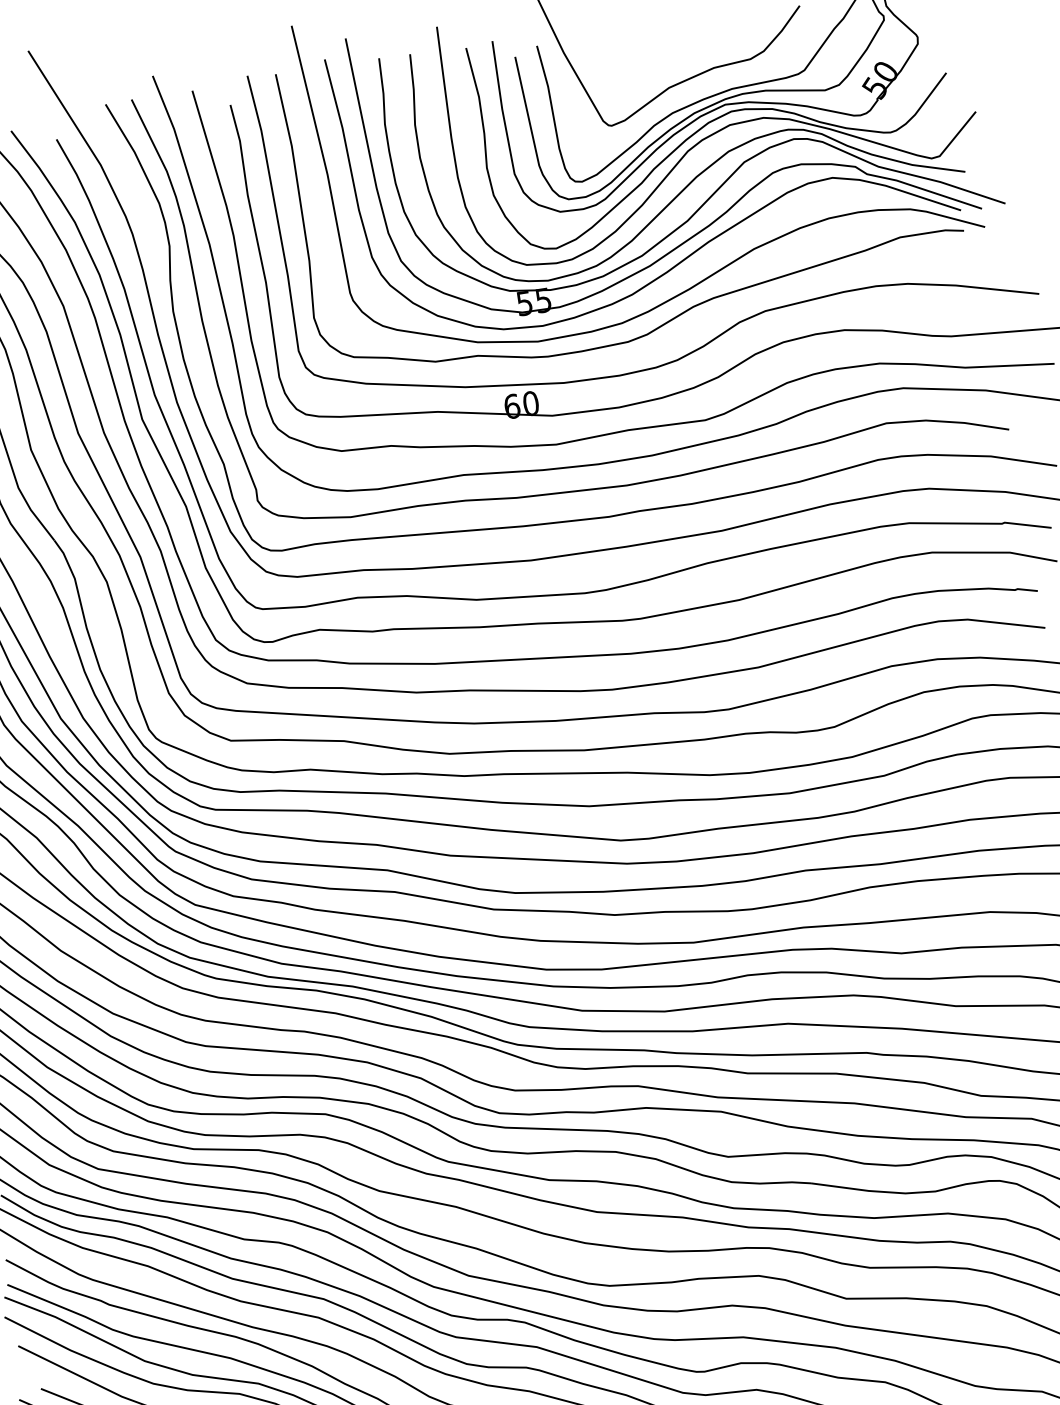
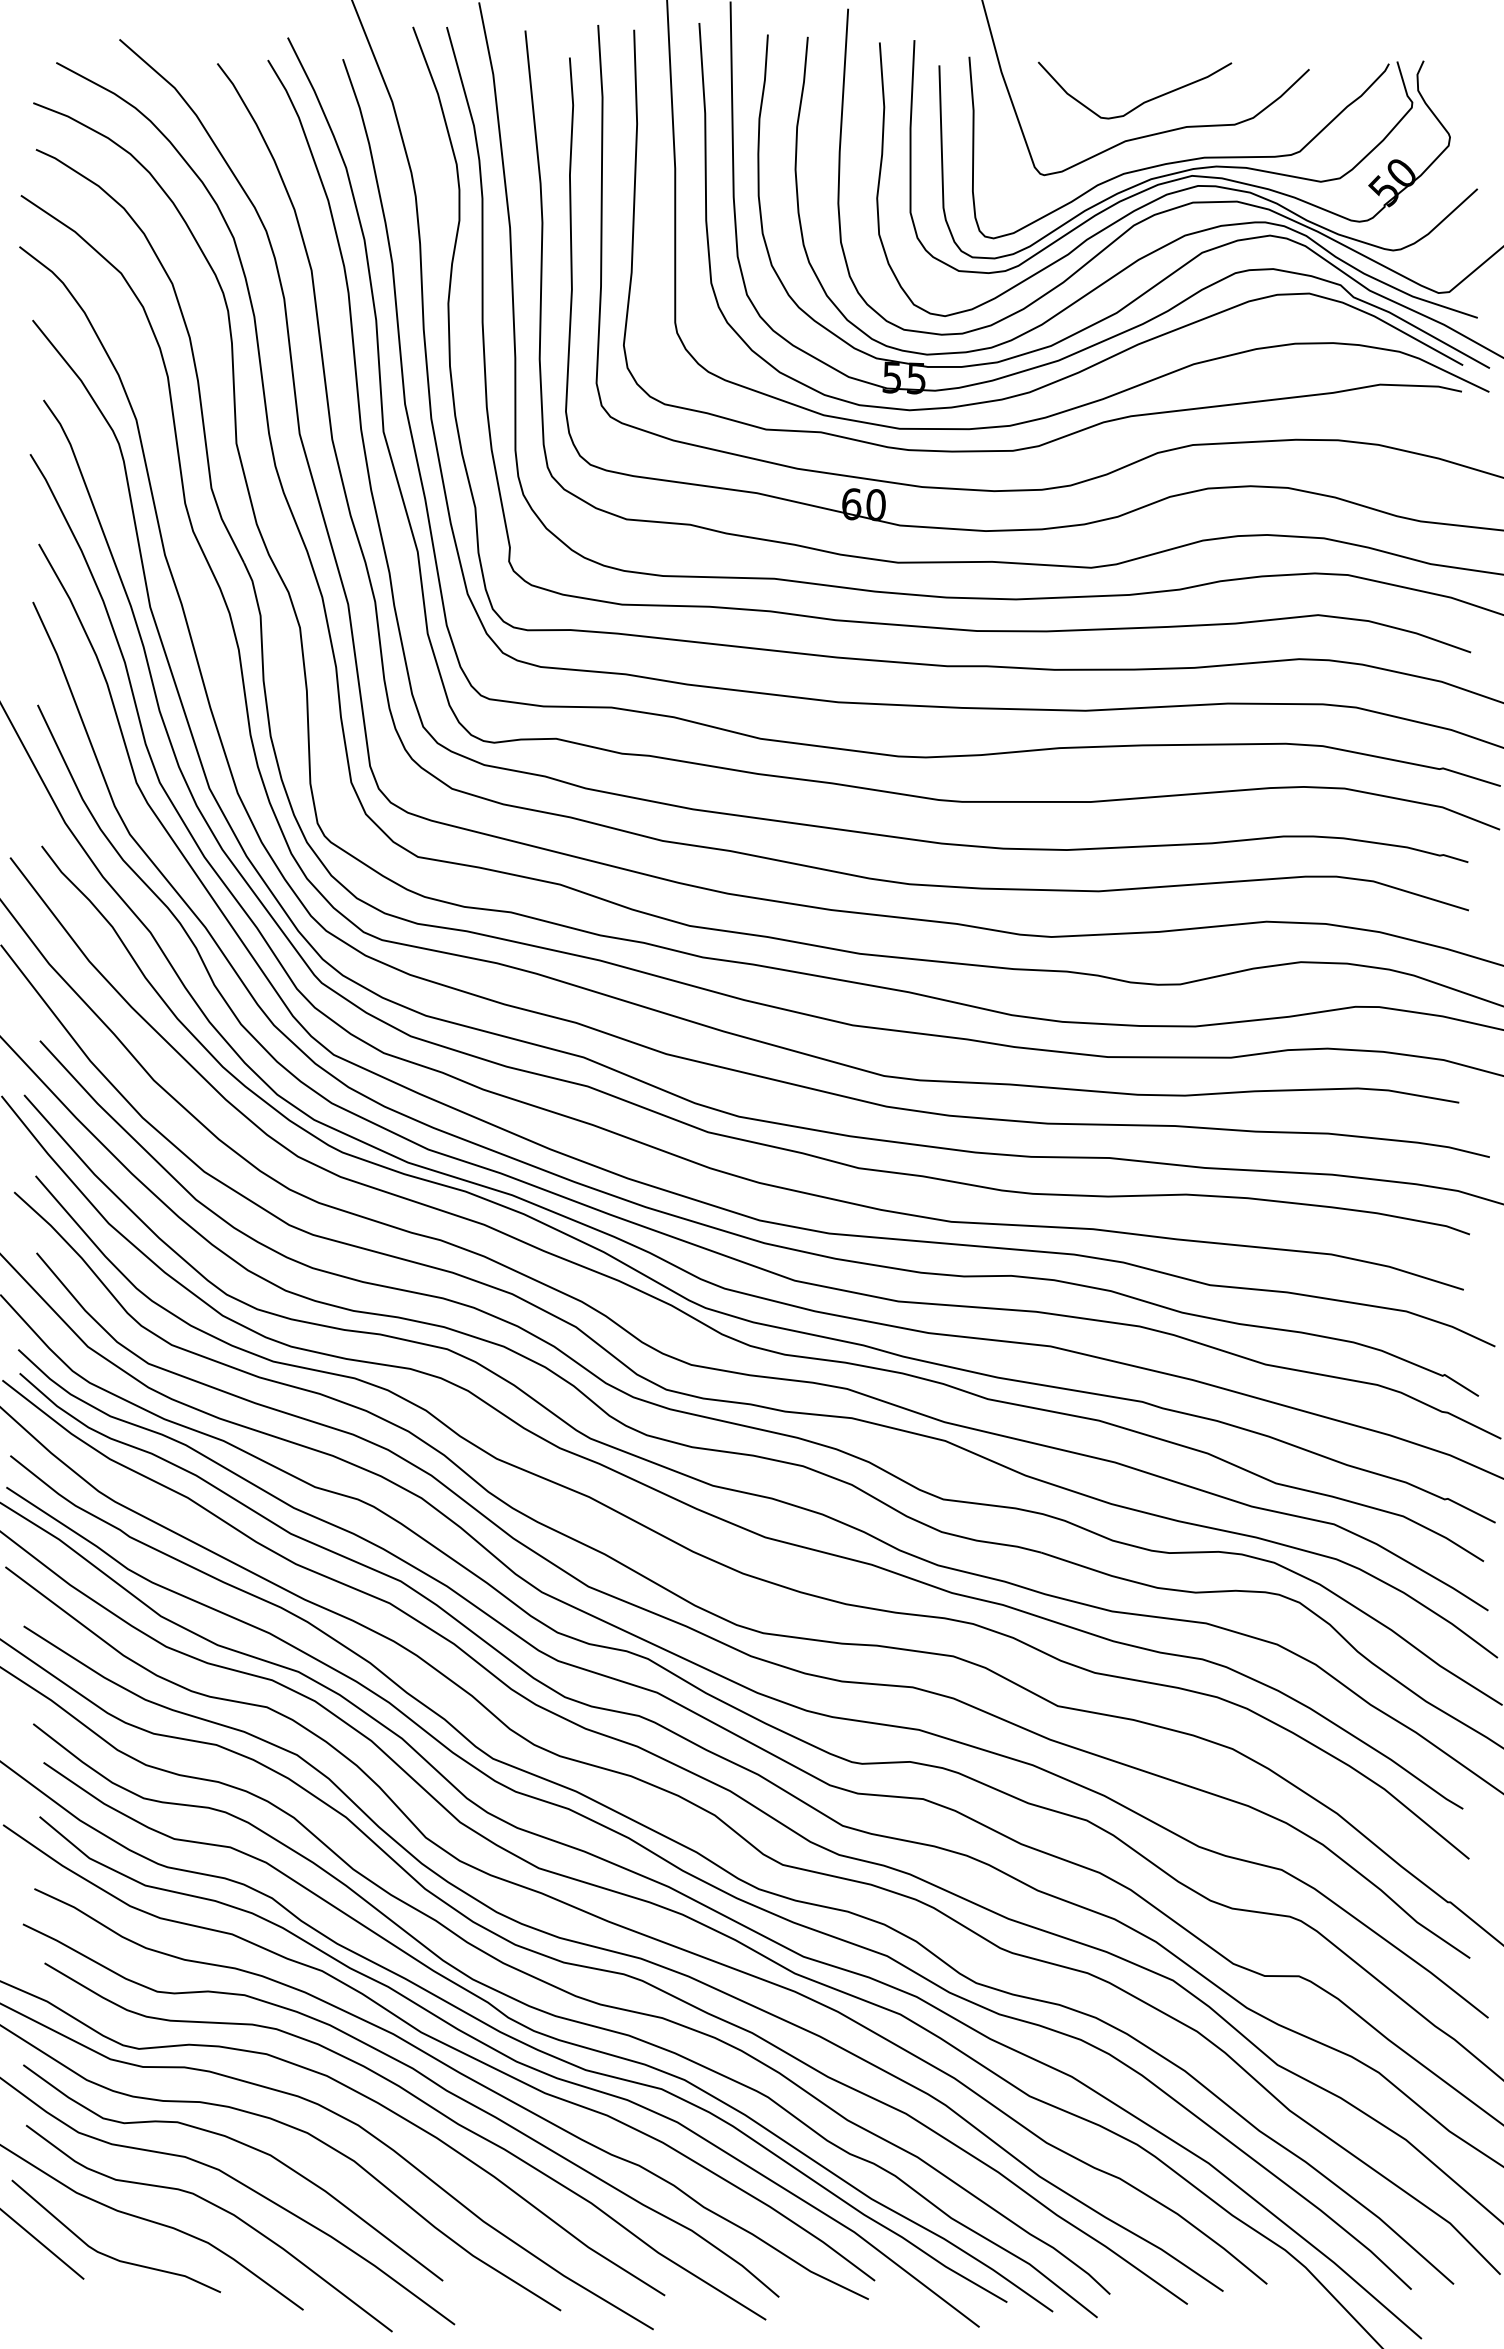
curve: (675, 56) -> (1140, 103), added

